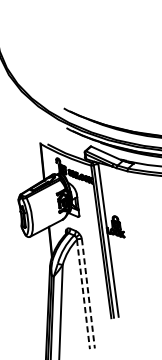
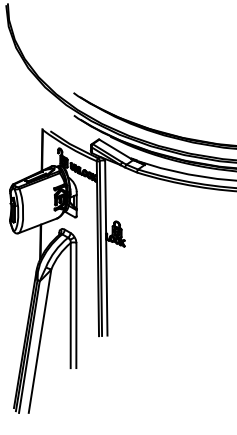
line: (88, 293) -> (76, 305), dashed -> solid
line: (83, 294) -> (70, 305), dashed -> solid

